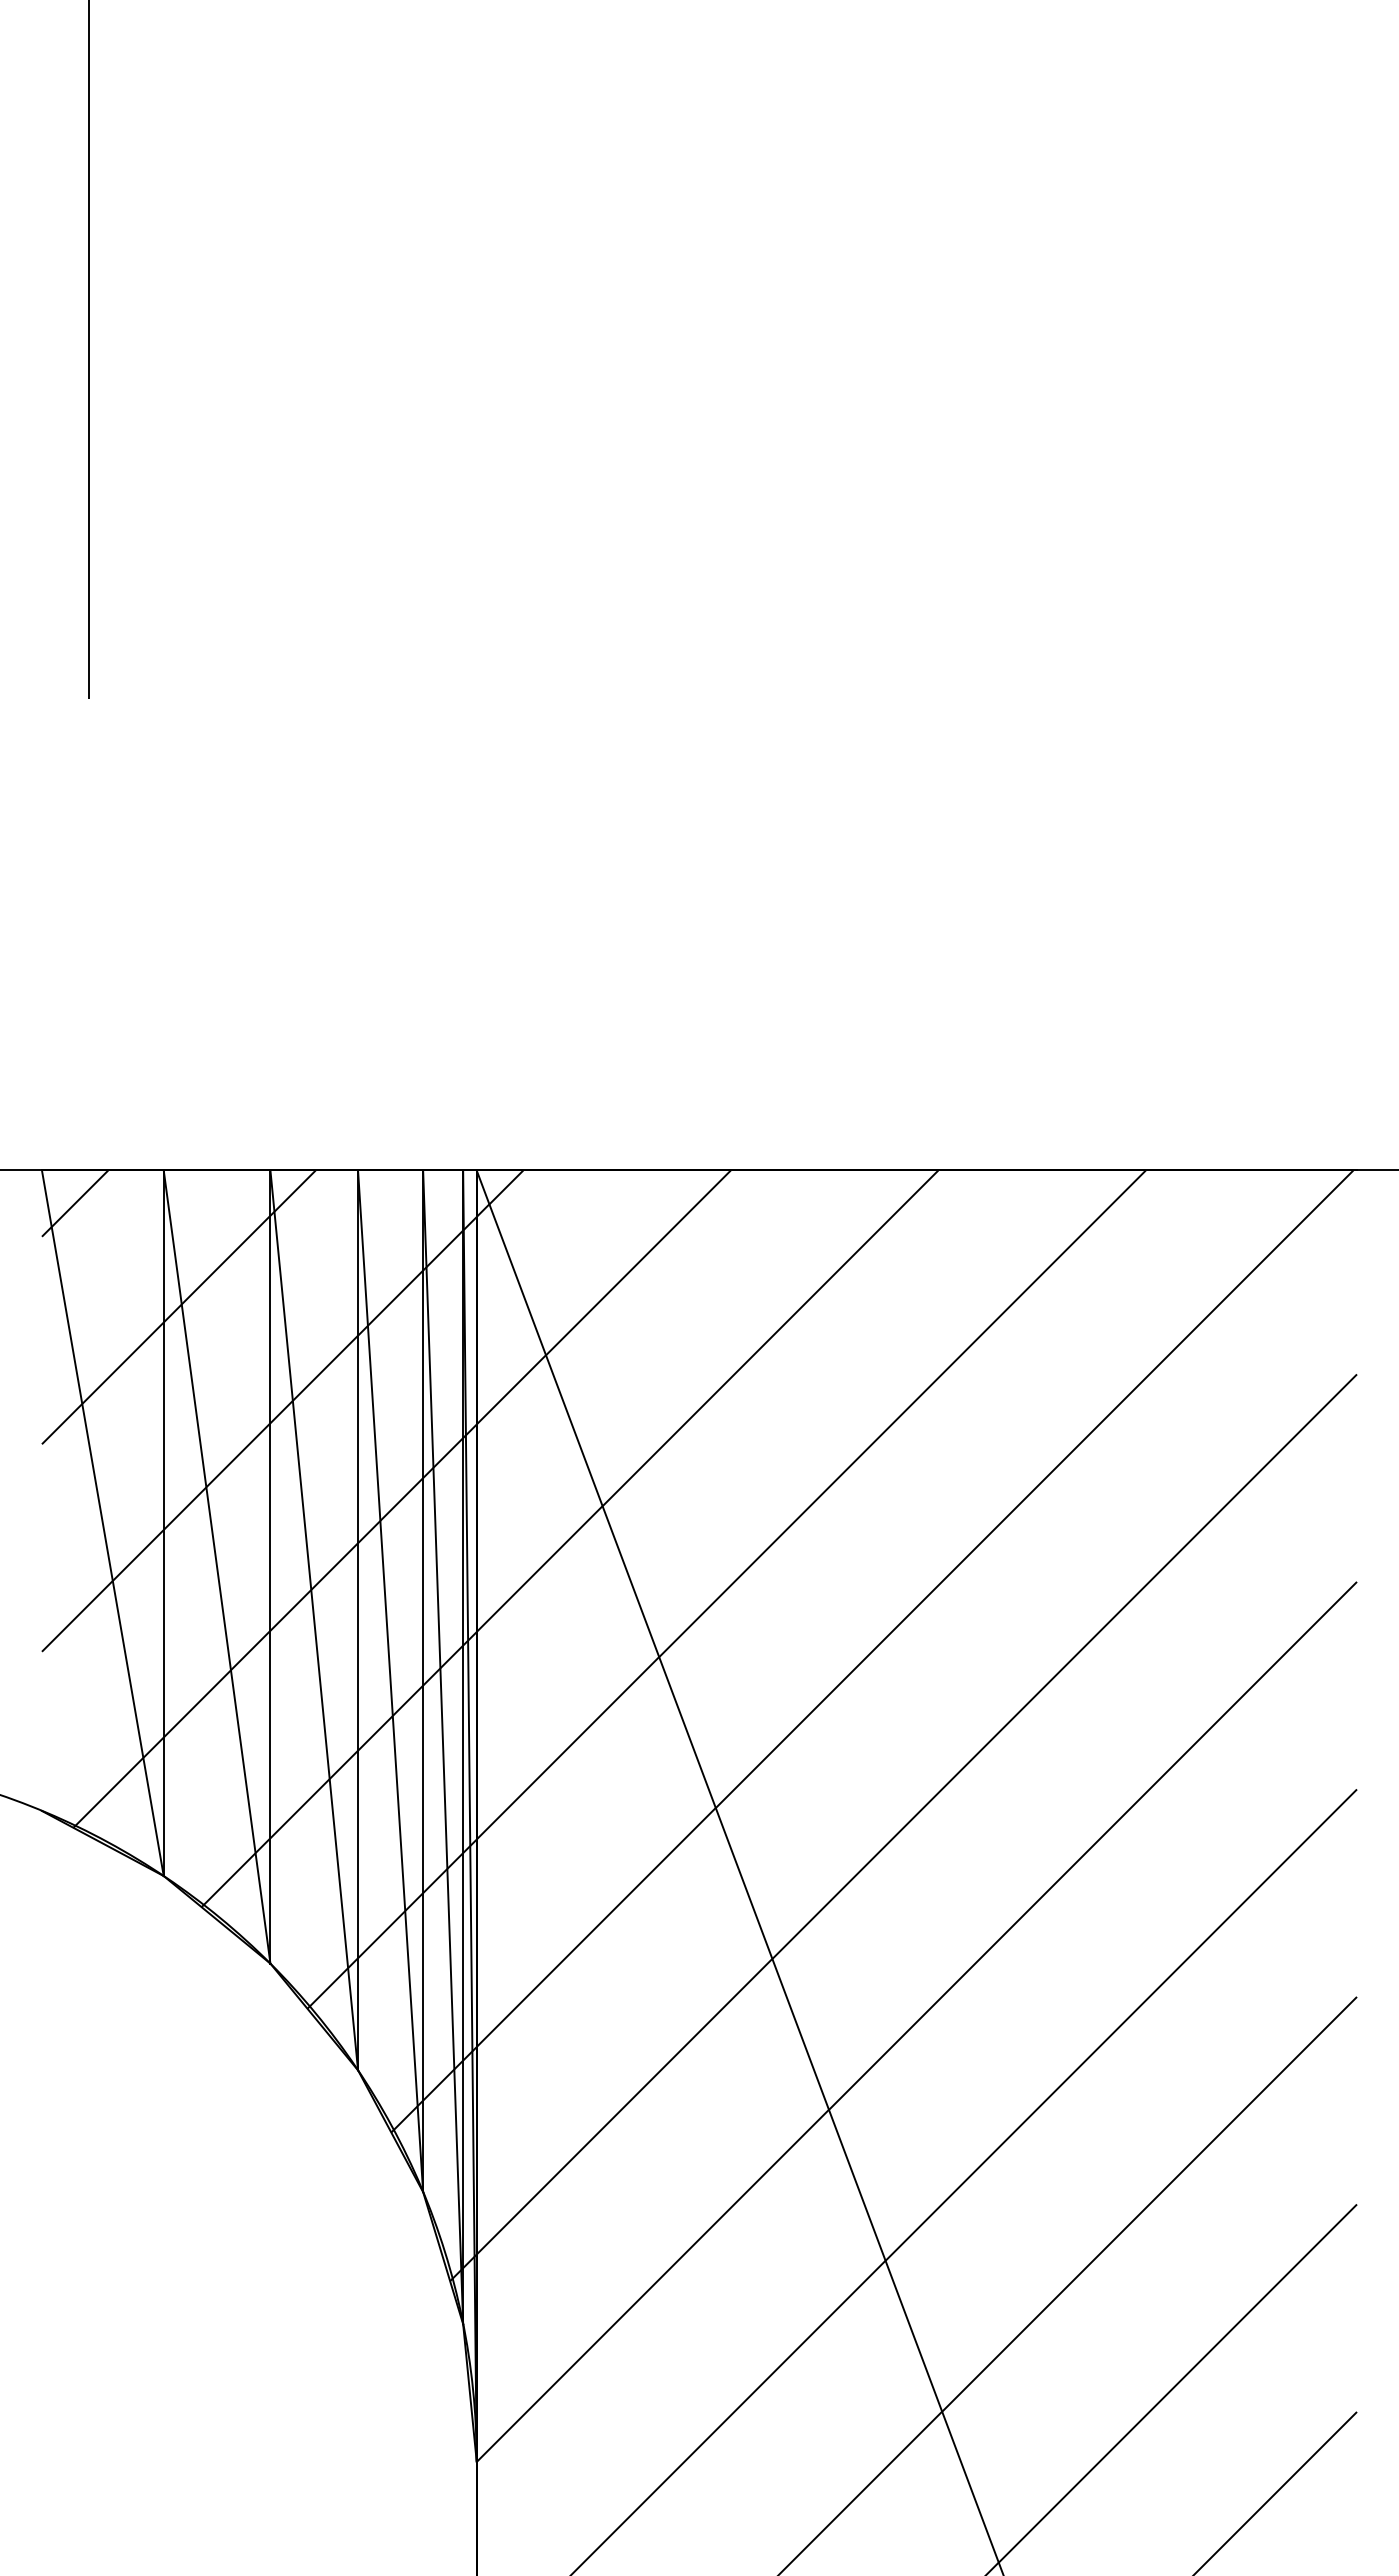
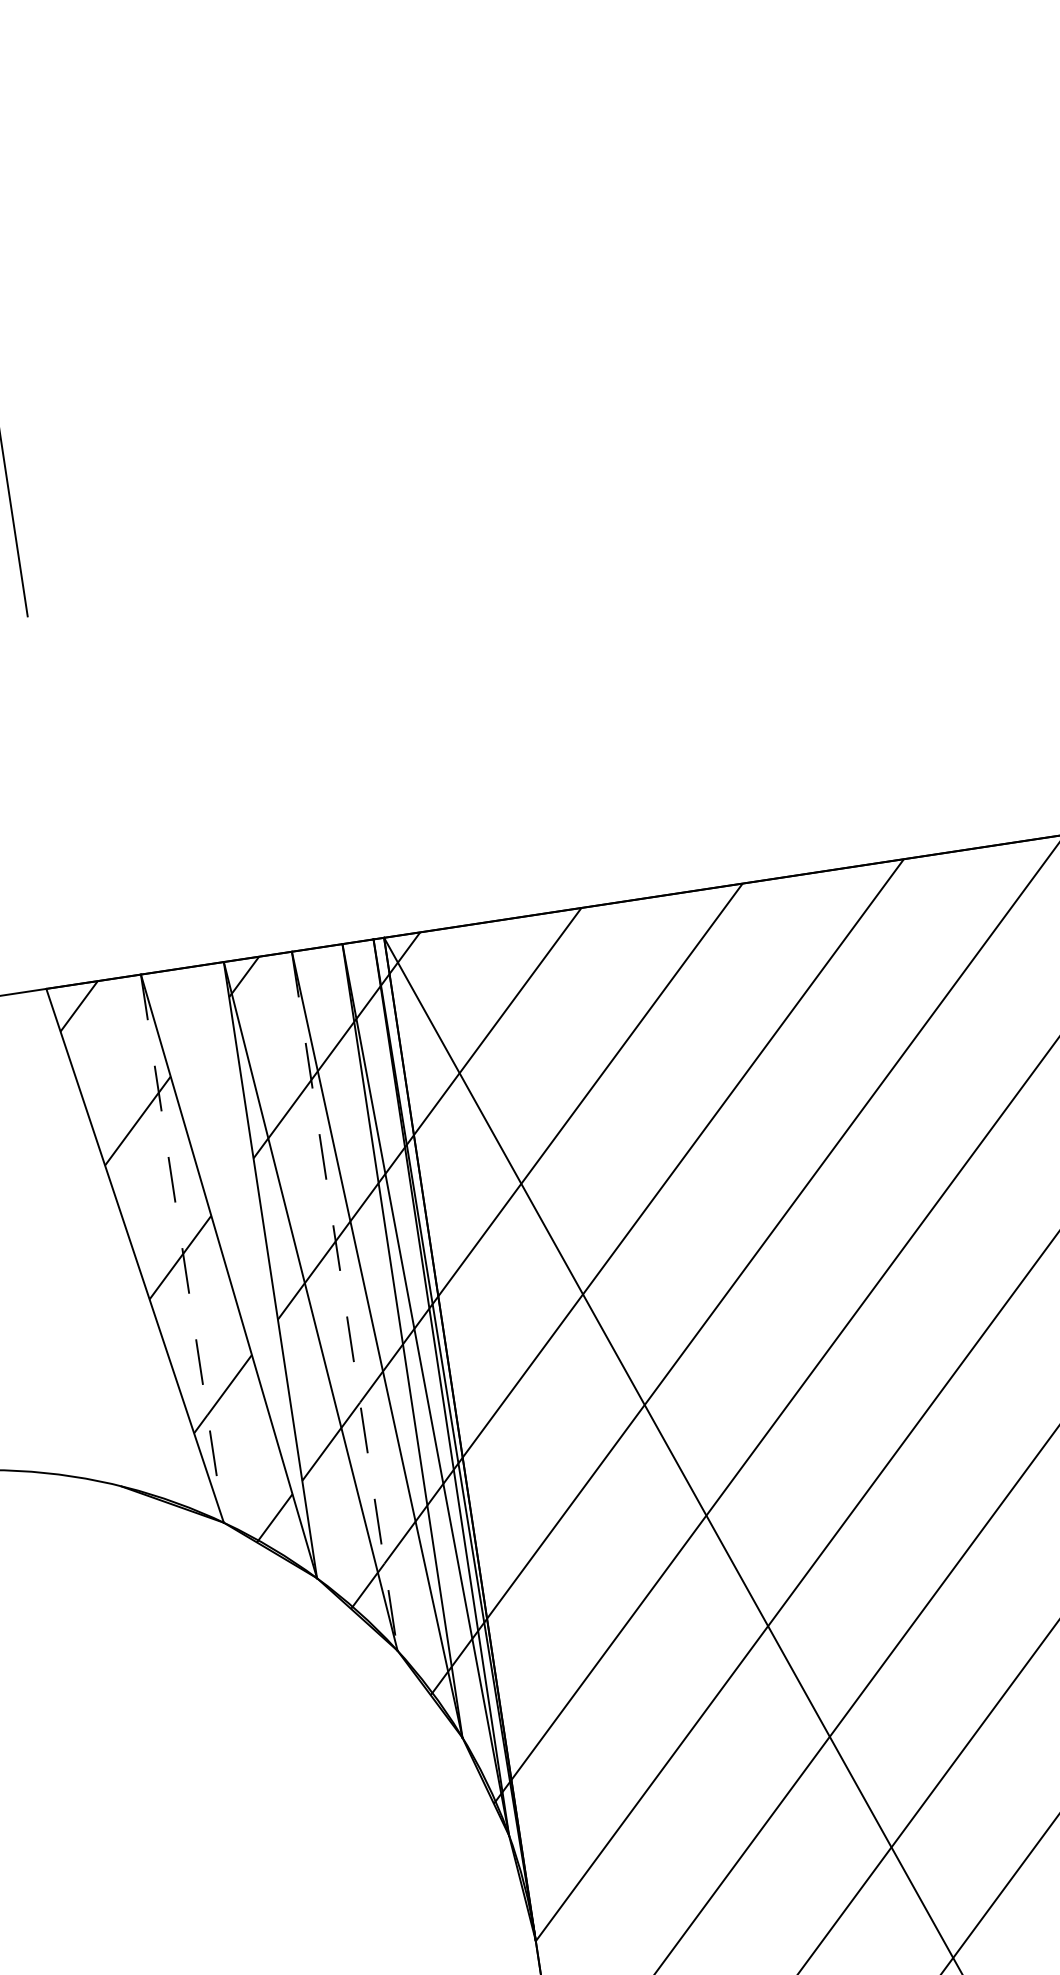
line: (163, 1523) -> (182, 1248), solid -> dashed
hatch: (92, 1527) -> (127, 1260), removed
hatch: (225, 1534) -> (231, 1250), removed
line: (358, 1620) -> (345, 1301), solid -> dashed

